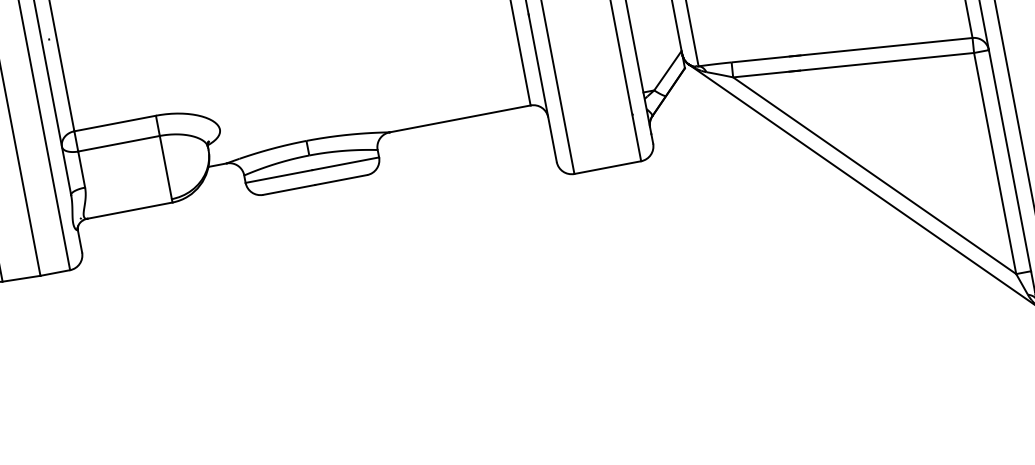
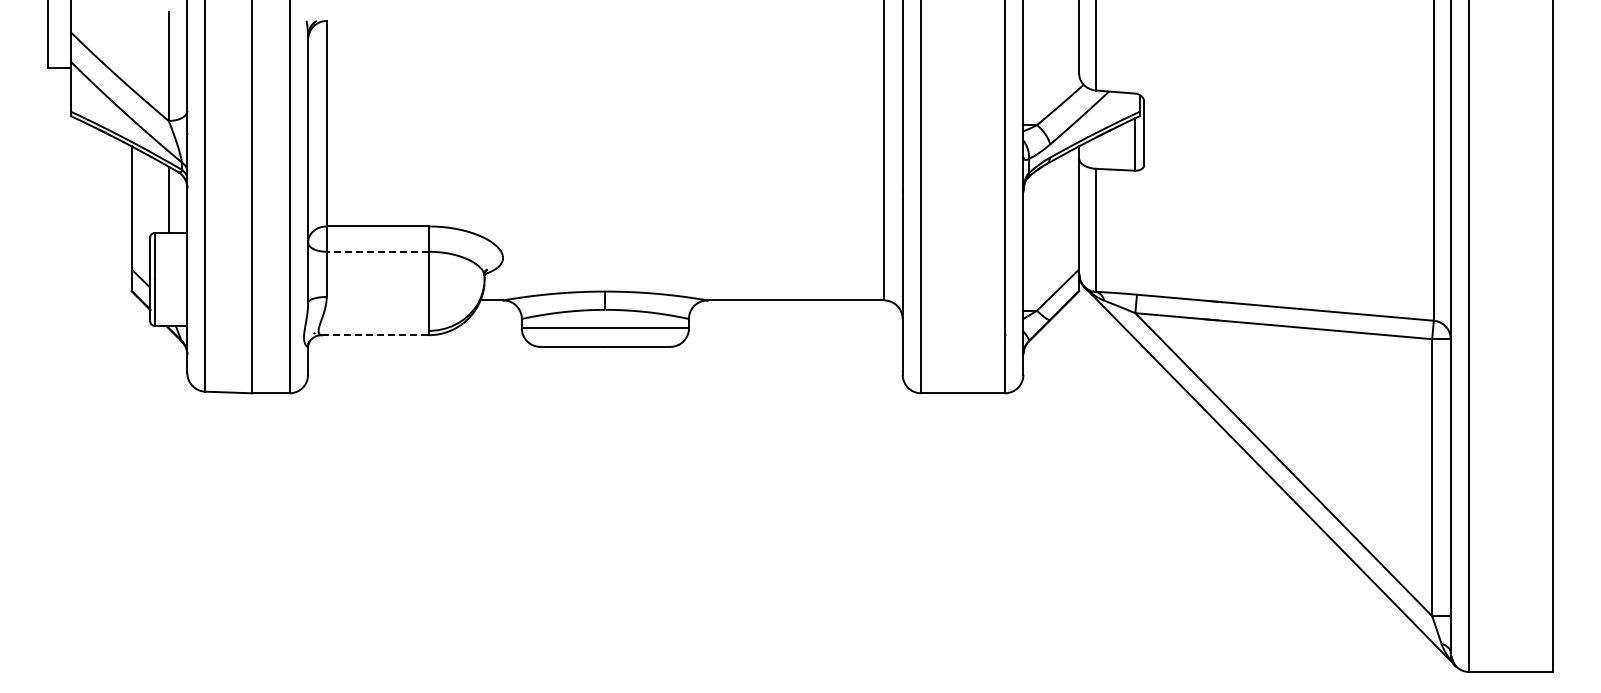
line: (118, 143) -> (377, 251), solid -> dashed
line: (129, 210) -> (375, 335), solid -> dashed

